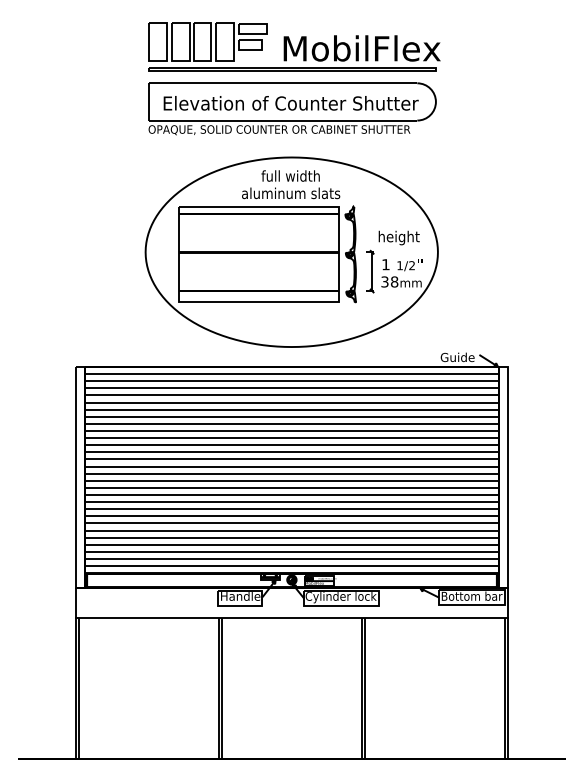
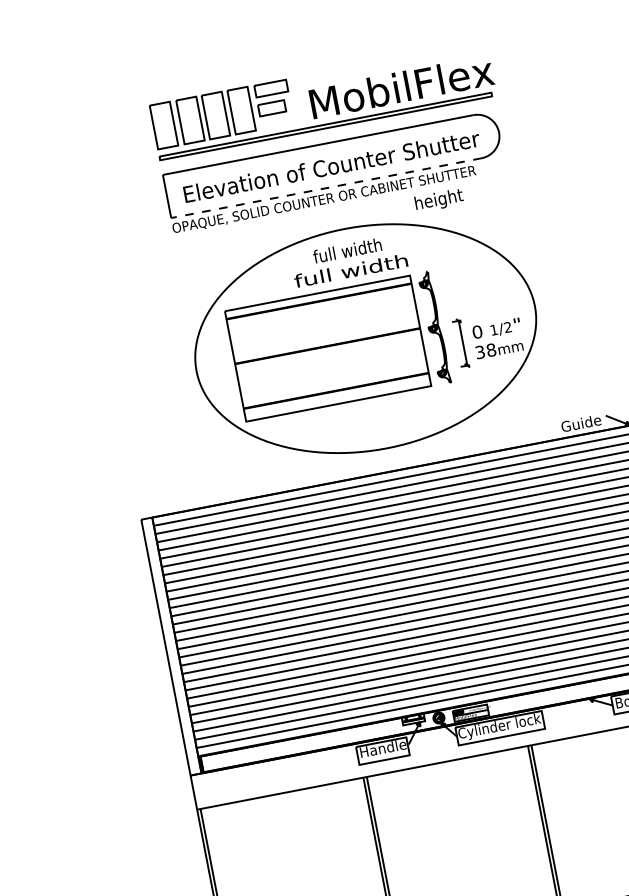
line: (282, 120) -> (325, 188), solid -> dashed
text: (290, 193) -> (351, 270), aluminum slats -> full width
text: (398, 237) -> (438, 200), moved
text: (385, 264) -> (476, 331), 1 -> 0

